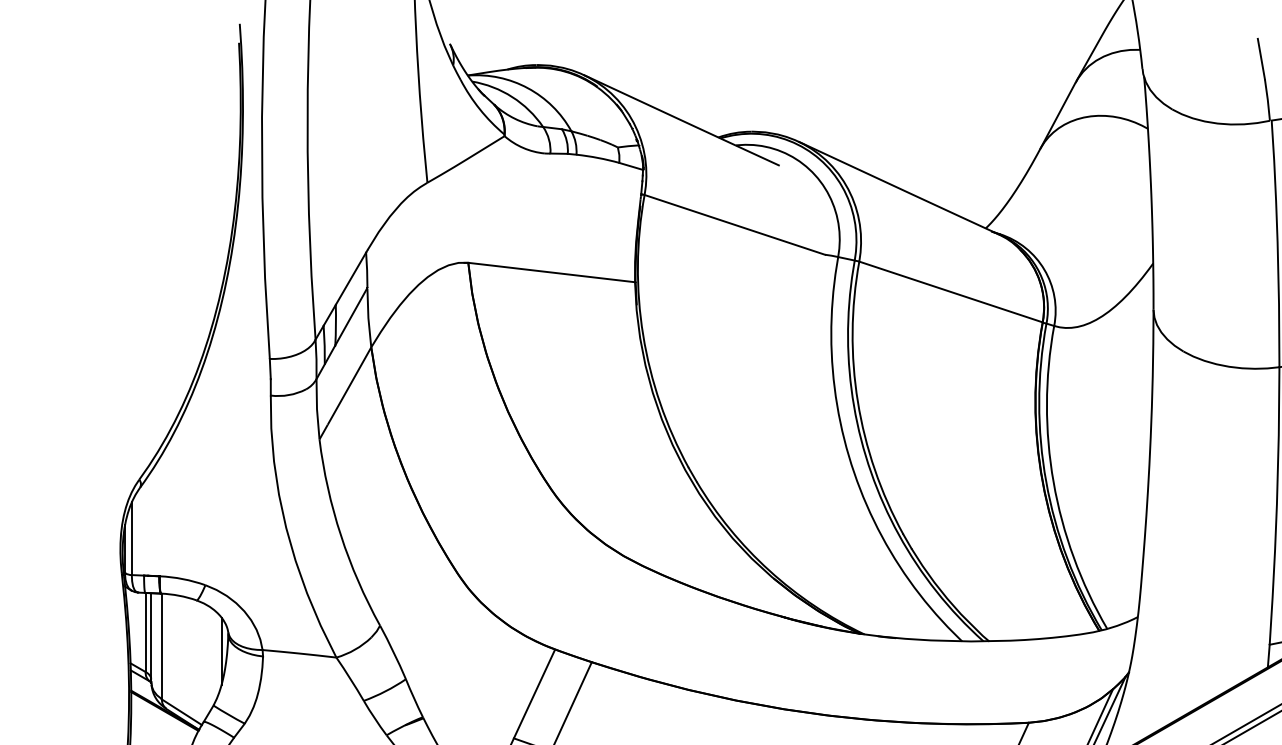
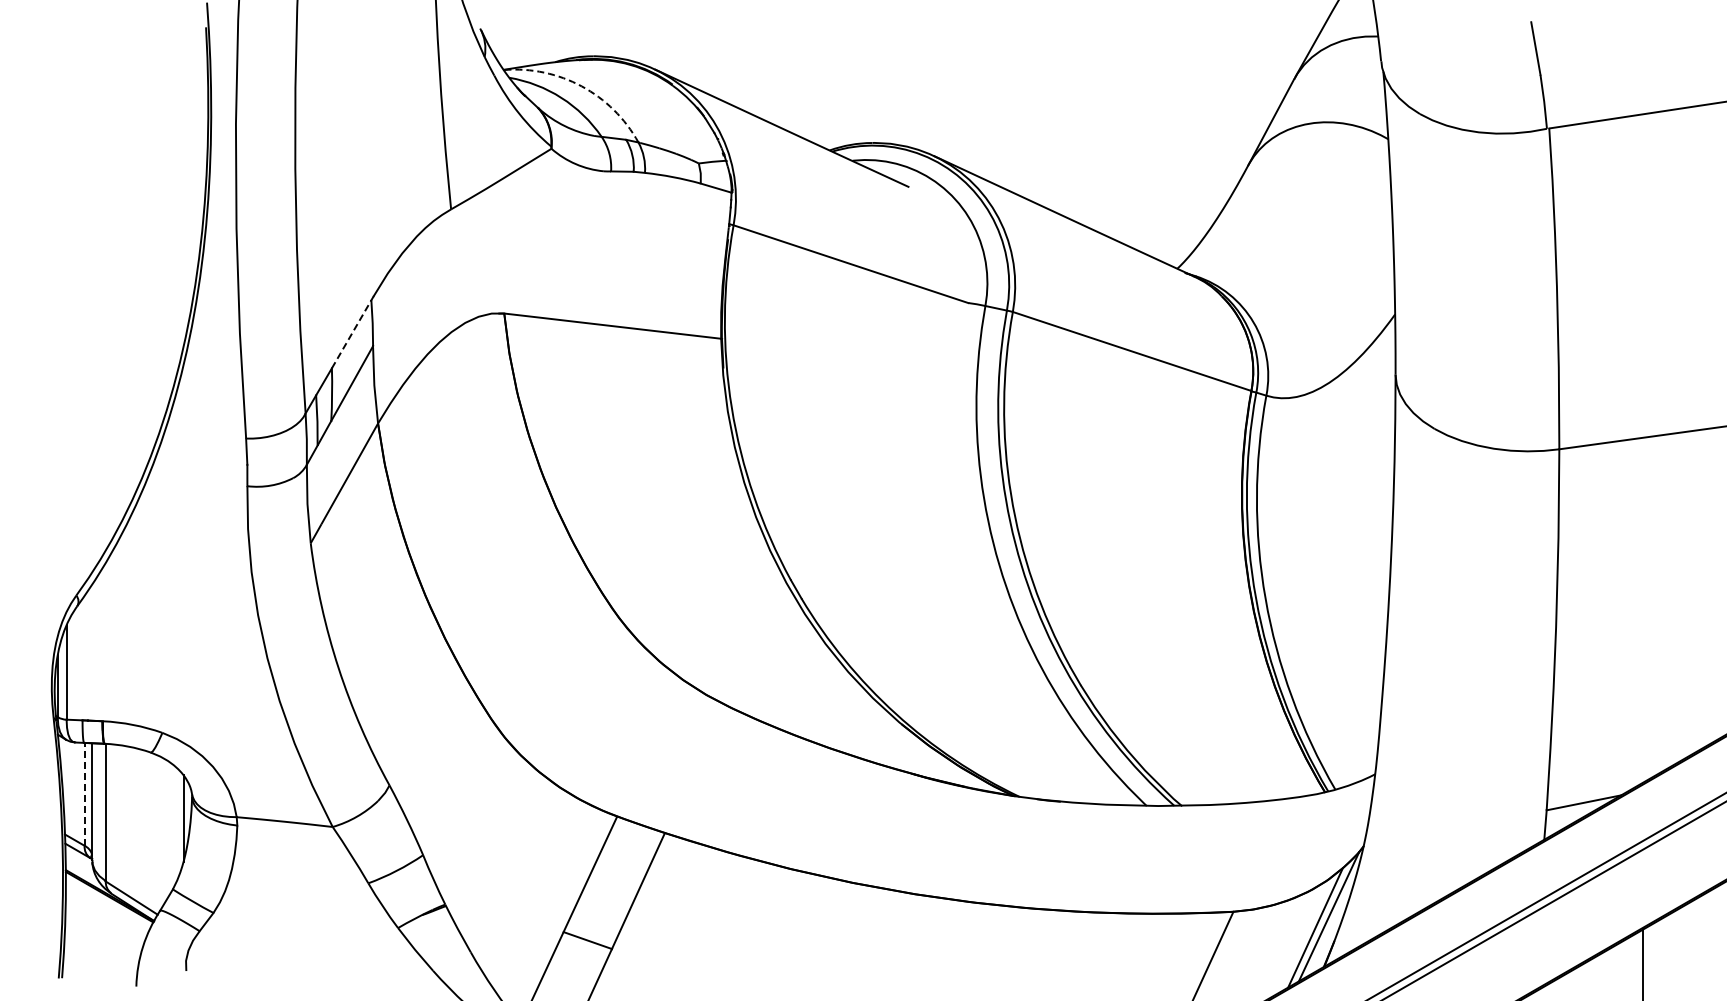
arc: (527, 88) -> (581, 86), solid -> dashed
line: (350, 278) -> (351, 333), solid -> dashed
line: (145, 631) -> (84, 793), solid -> dashed

